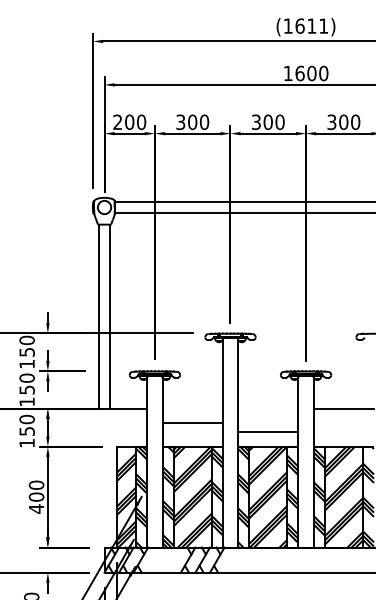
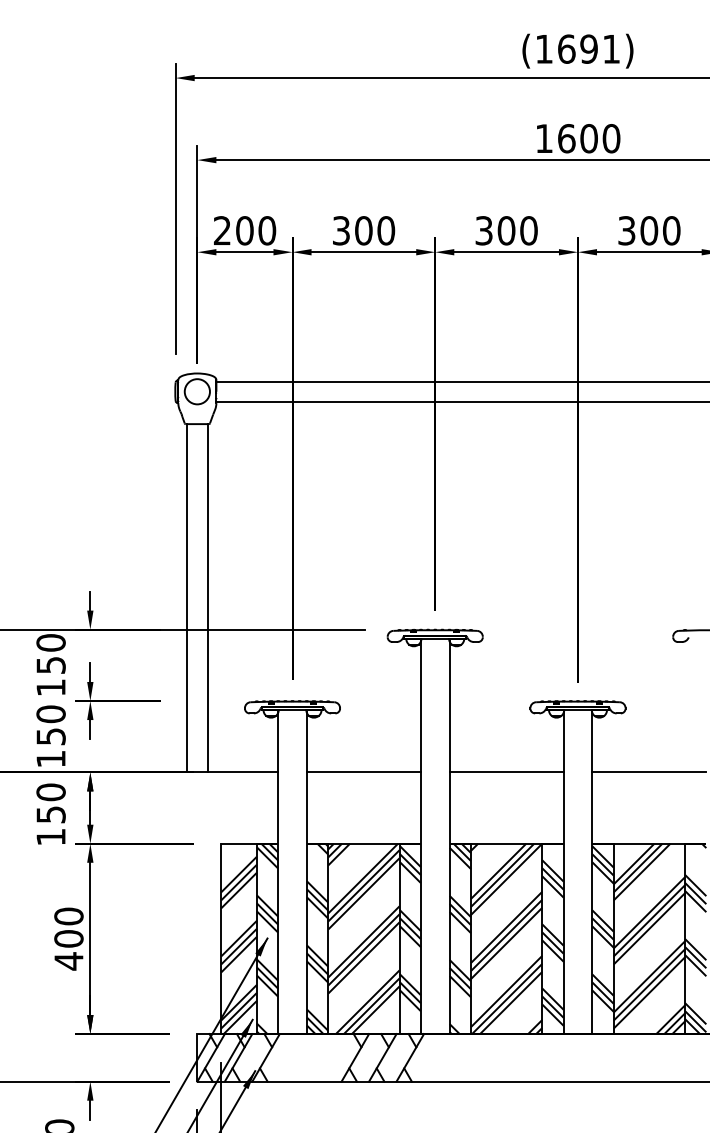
text: (311, 25) -> (588, 47), (1611) -> (1691)
line: (192, 422) -> (363, 771), moved
line: (268, 431) -> (507, 771), moved

